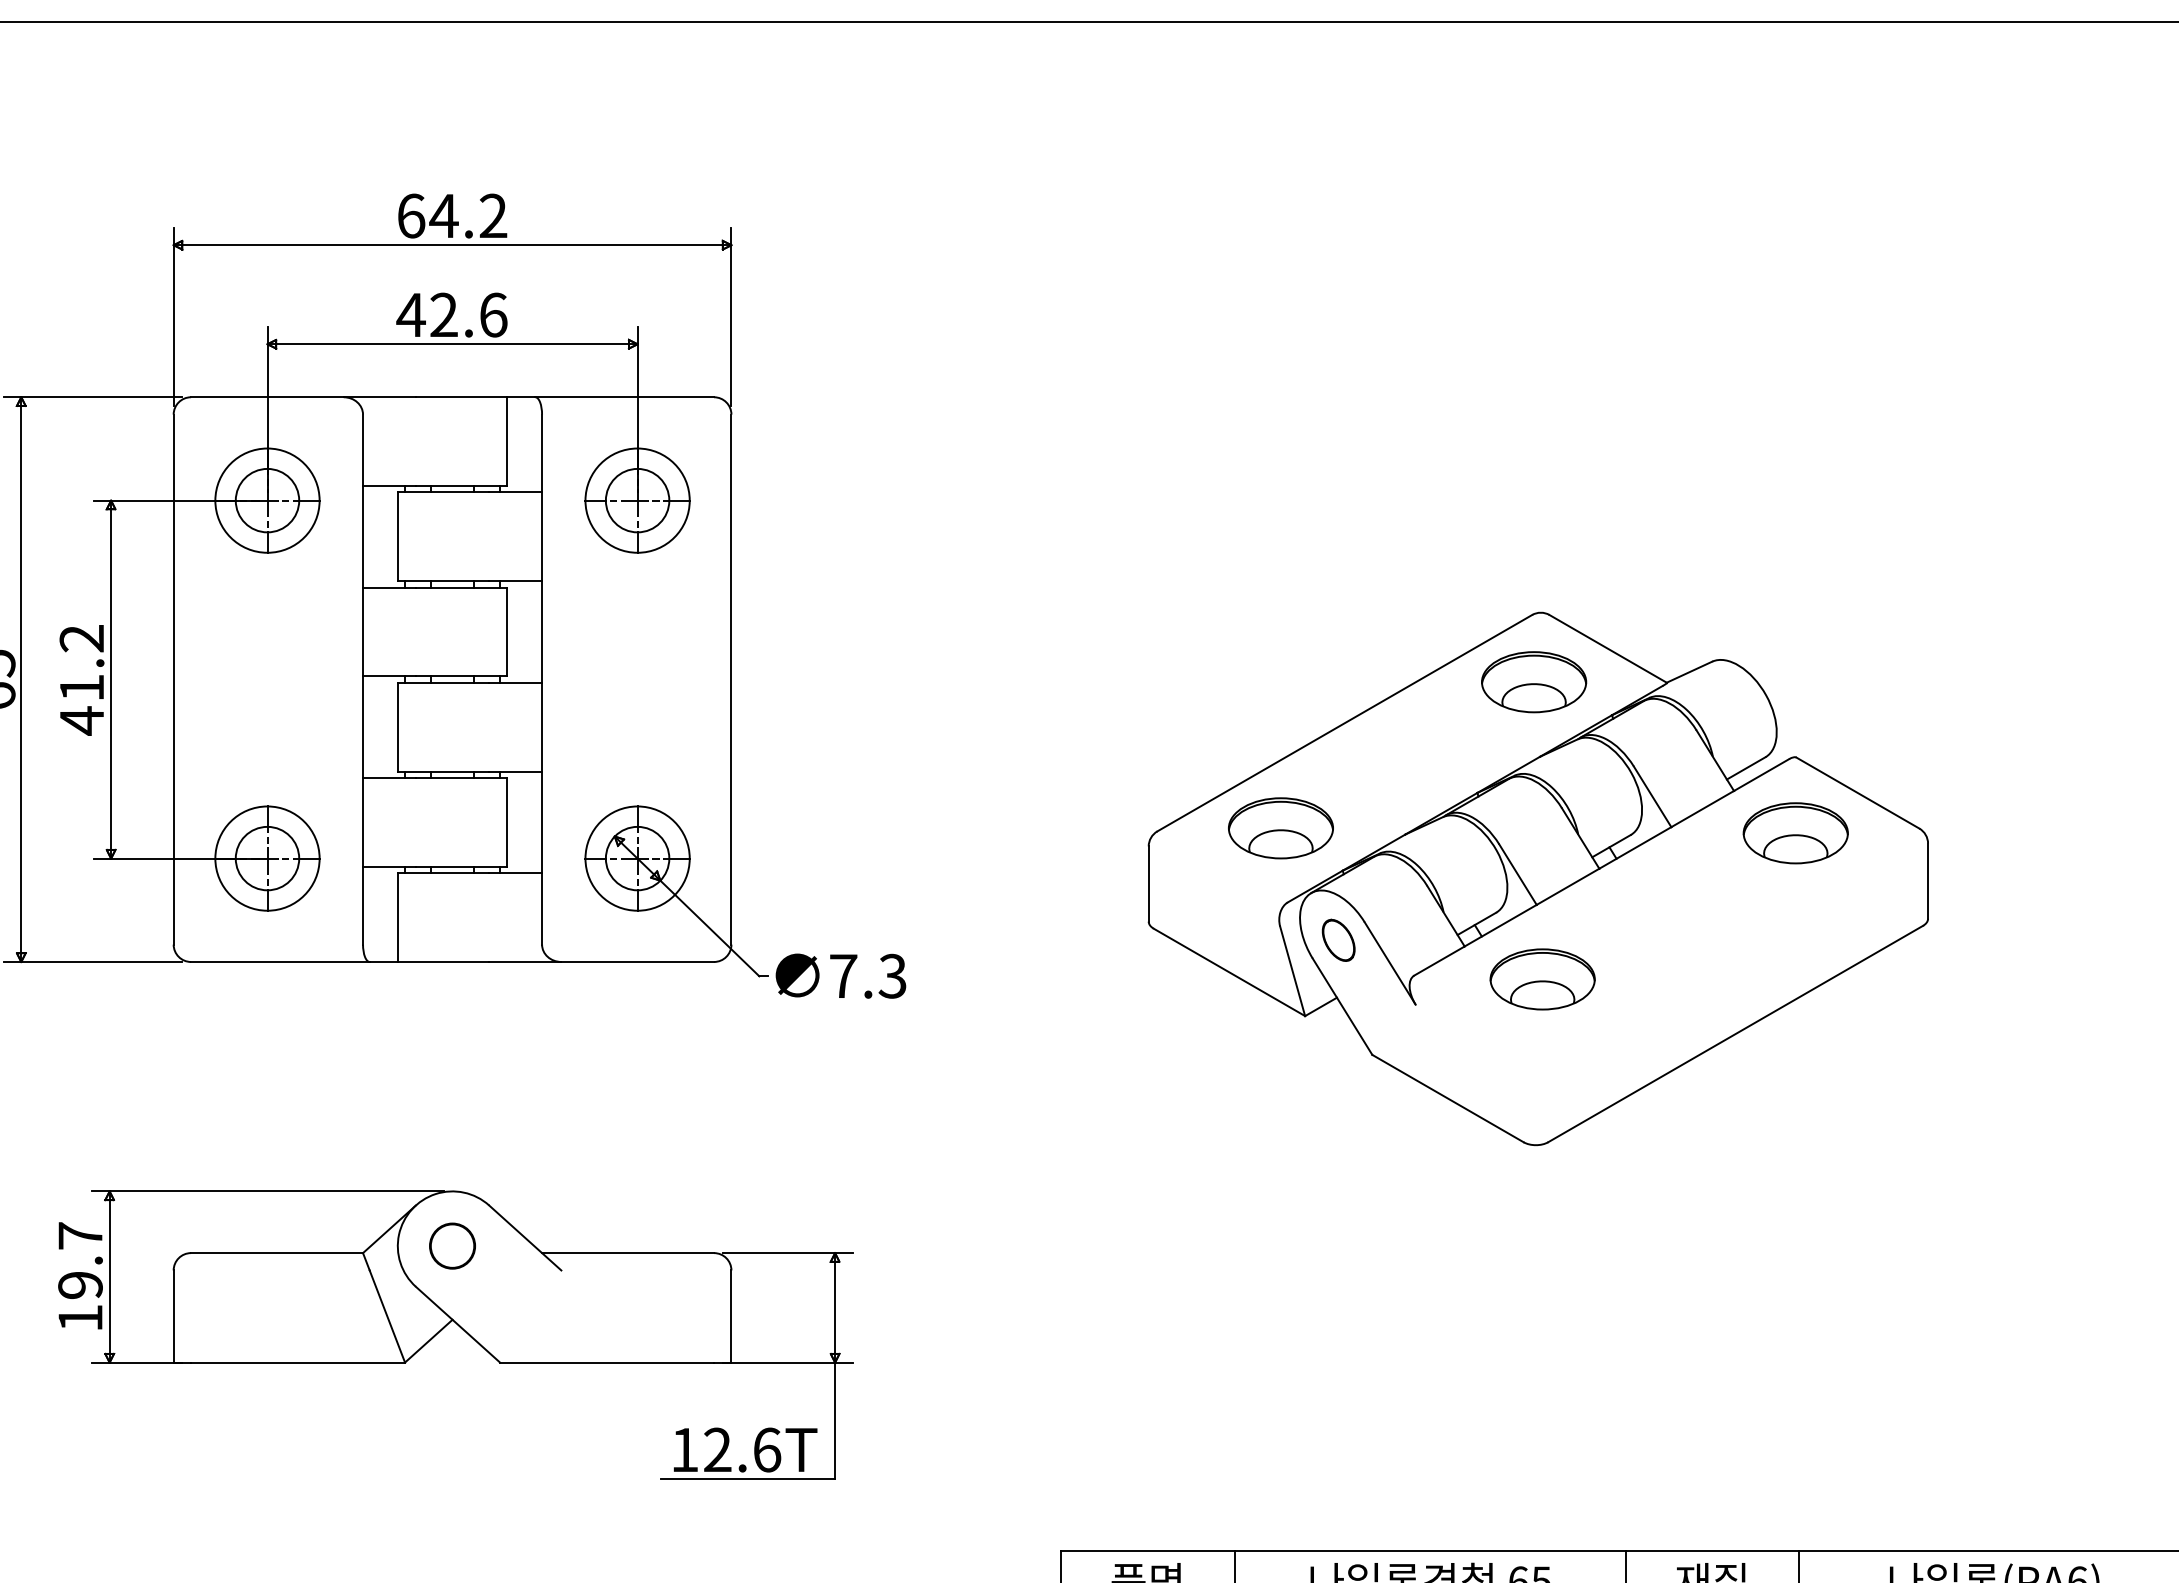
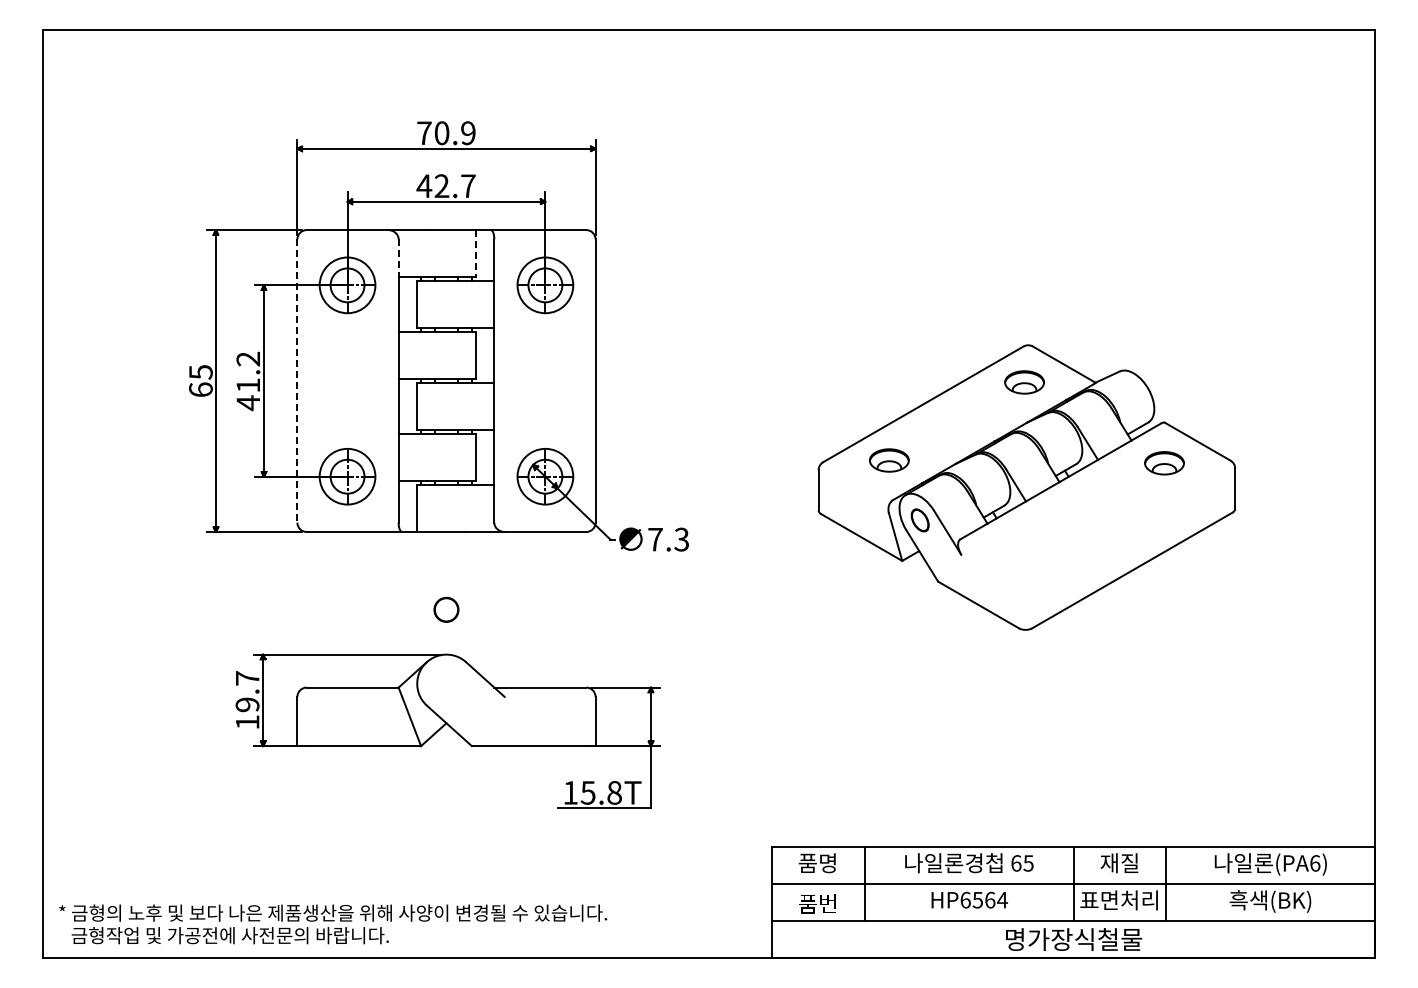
text: (452, 216) -> (446, 133), 64.2 -> 70.9
text: (493, 315) -> (468, 186), 42.6 -> 42.7
line: (506, 441) -> (475, 253), solid -> dashed
line: (362, 450) -> (398, 258), solid -> dashed
line: (173, 680) -> (297, 381), solid -> dashed
part: (1533, 682) -> (1024, 382), size x0.7
part: (1281, 828) -> (889, 460), size x0.7
part: (1795, 833) -> (1164, 463), size x0.7
part: (1541, 979) -> (1028, 541), removed
circle: (452, 1245) -> (446, 609), moved
text: (742, 1449) -> (601, 792), 12.6T -> 15.8T

